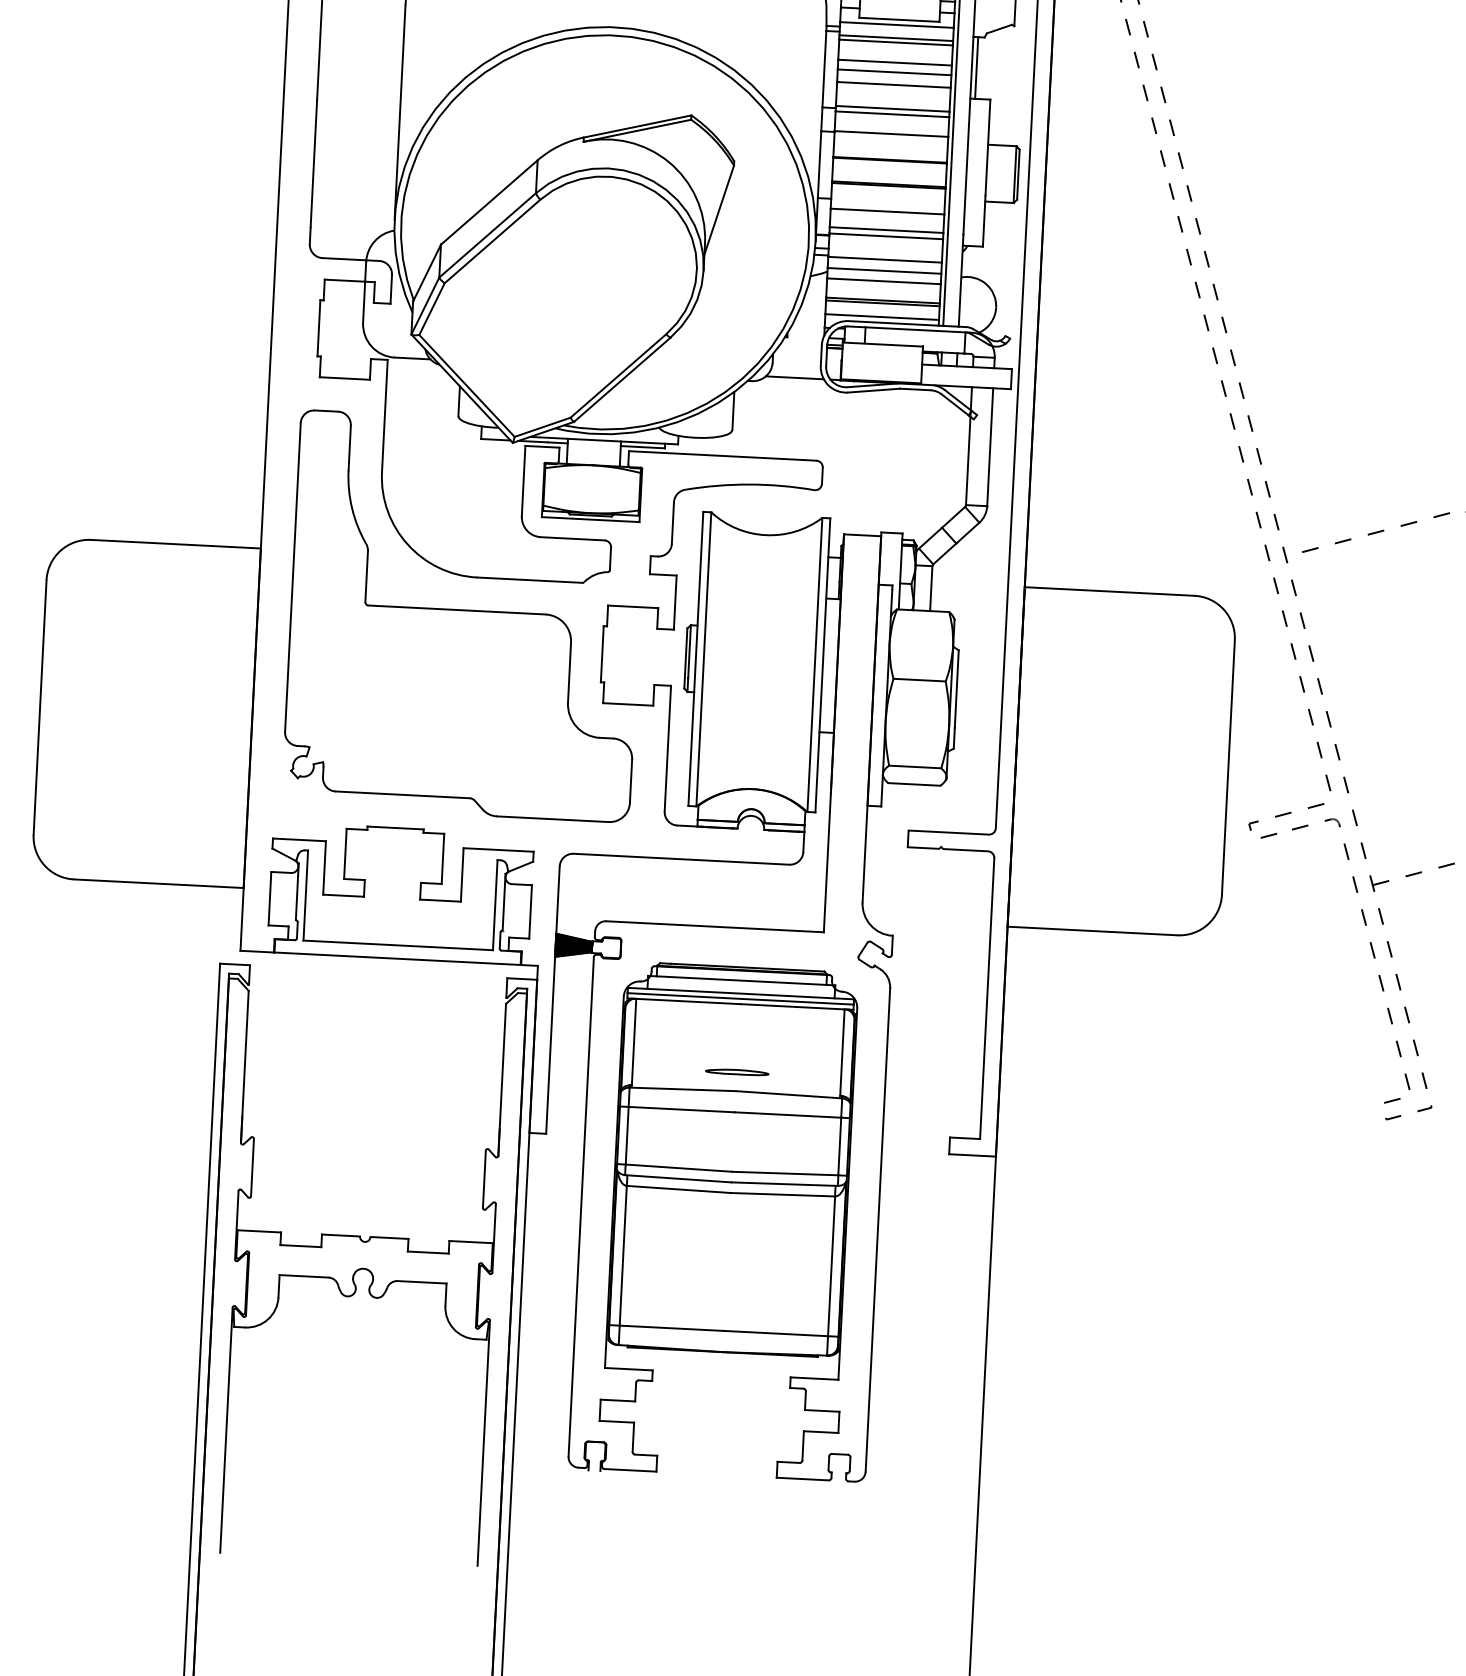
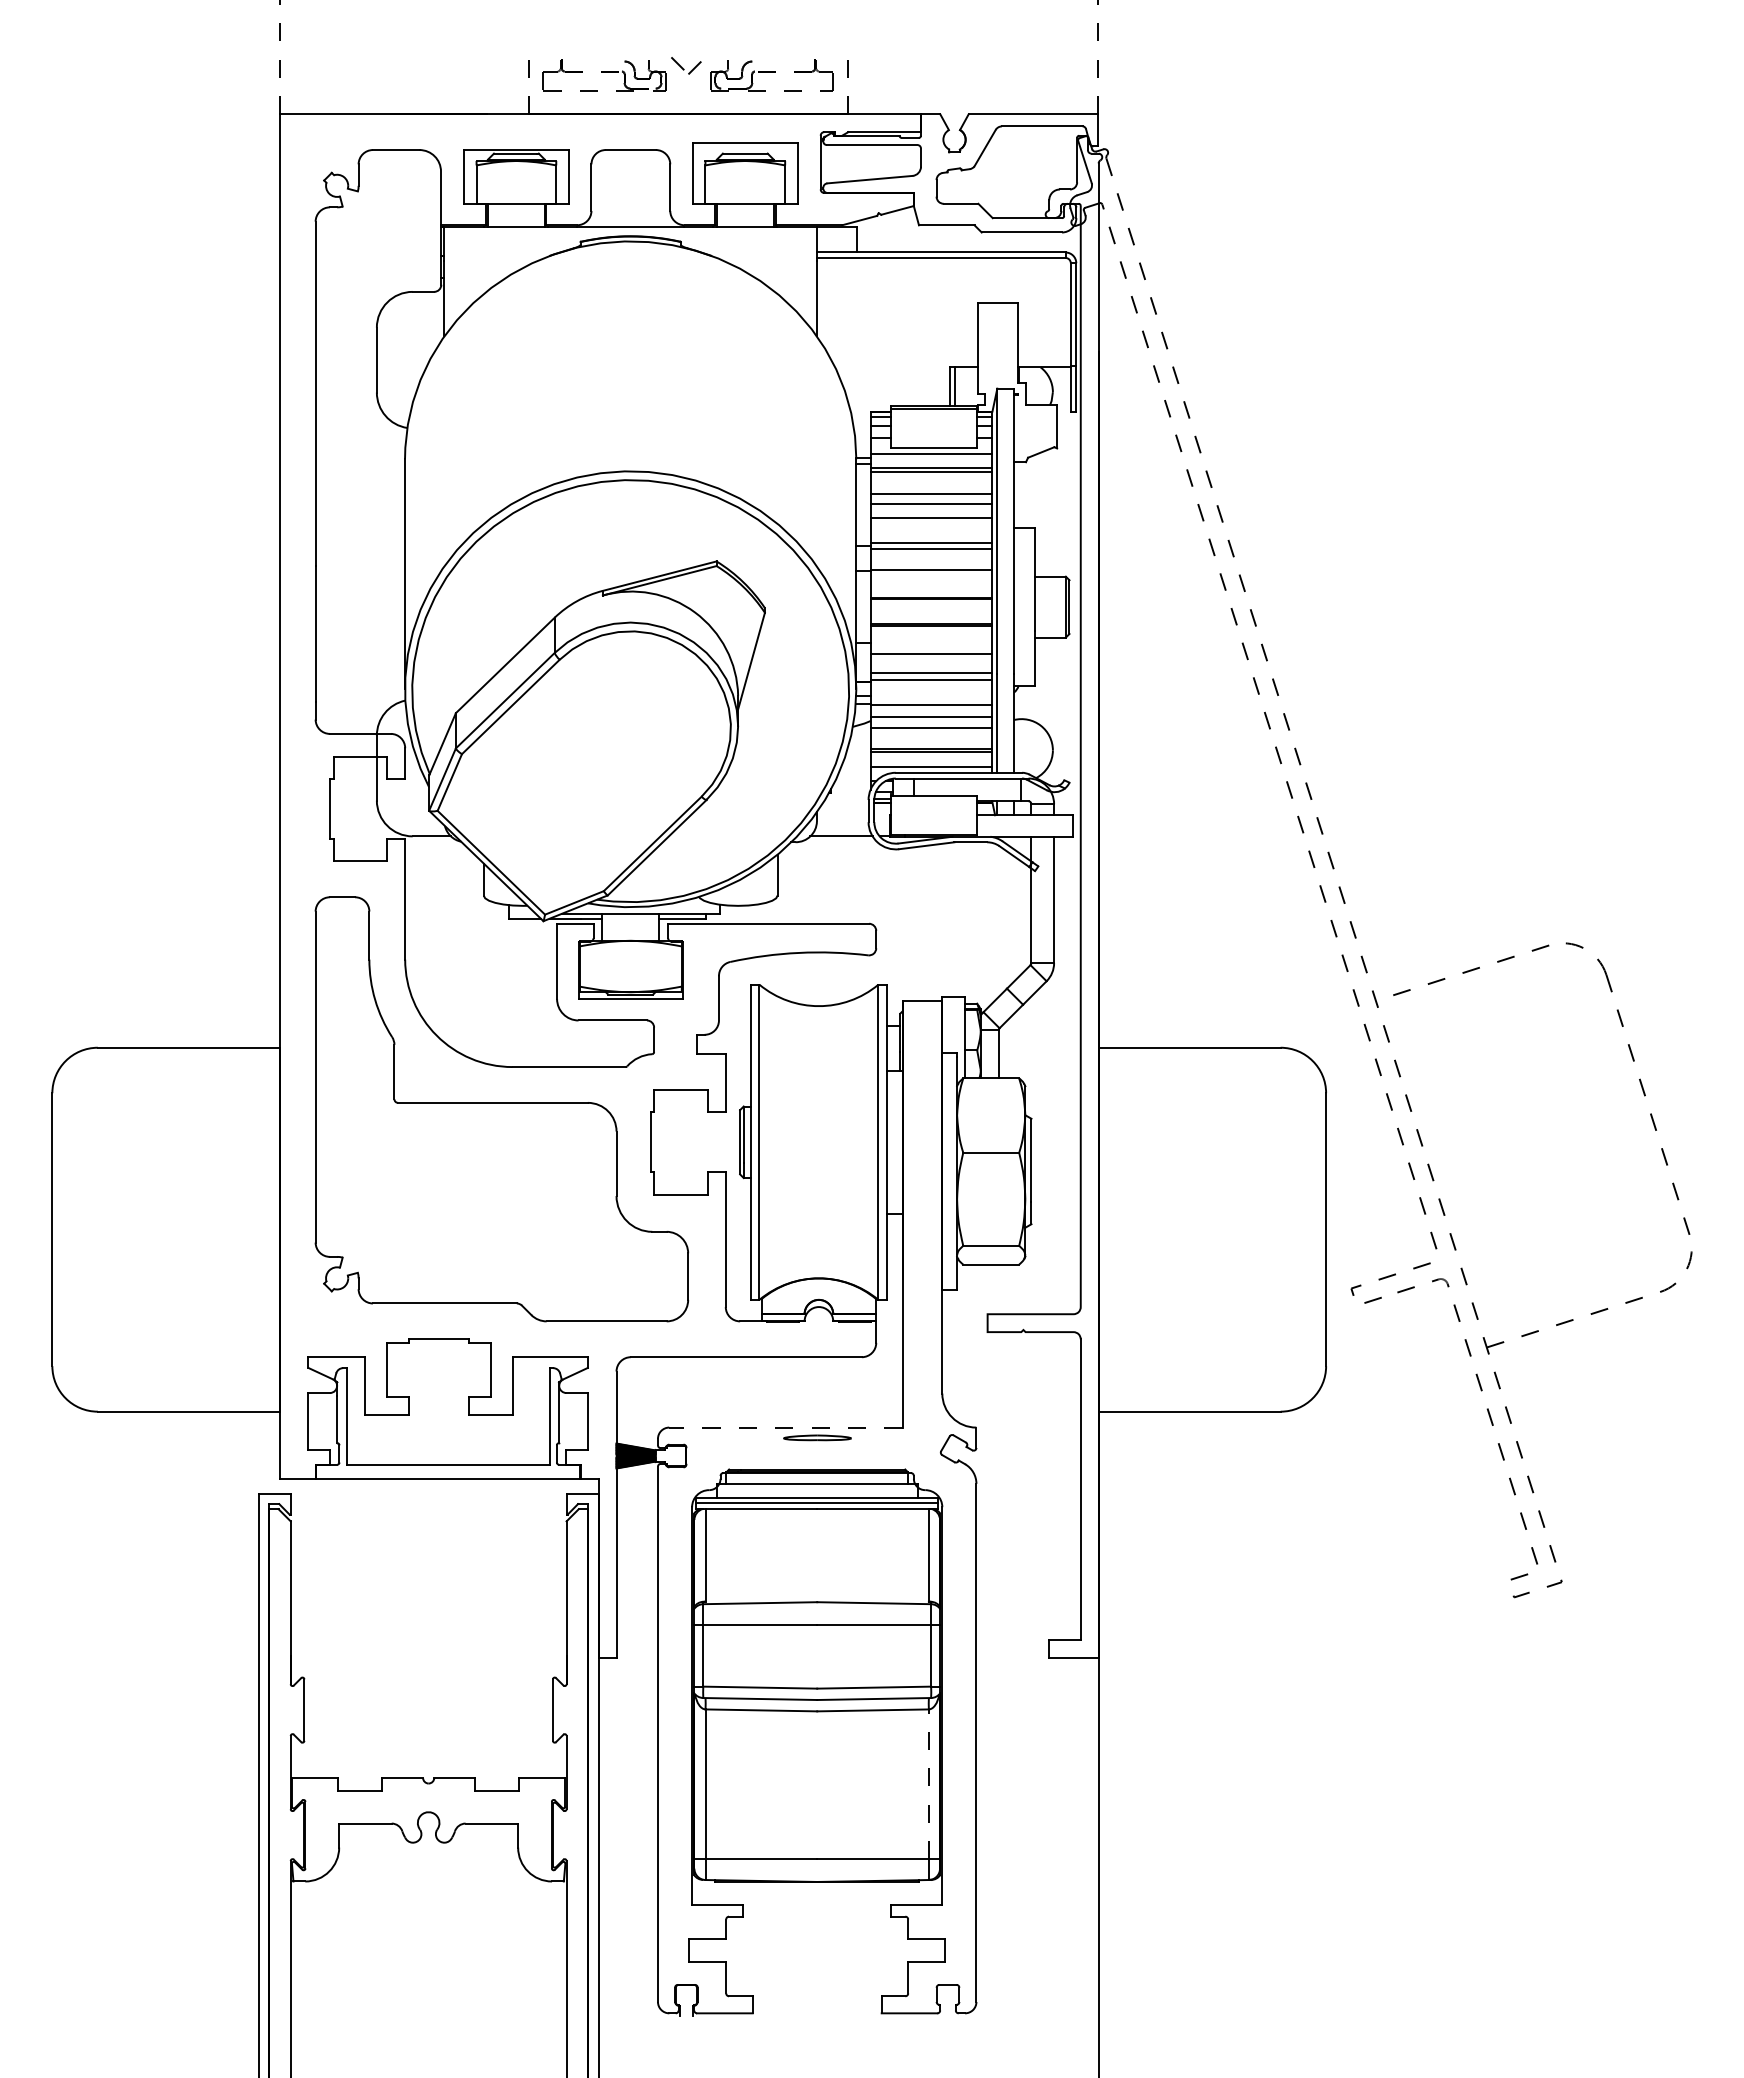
line: (977, 68) -> (1019, 495), removed
line: (714, 926) -> (785, 1427), solid -> dashed
part: (737, 1071) -> (817, 1437), moved
line: (831, 1266) -> (928, 1784), solid -> dashed

